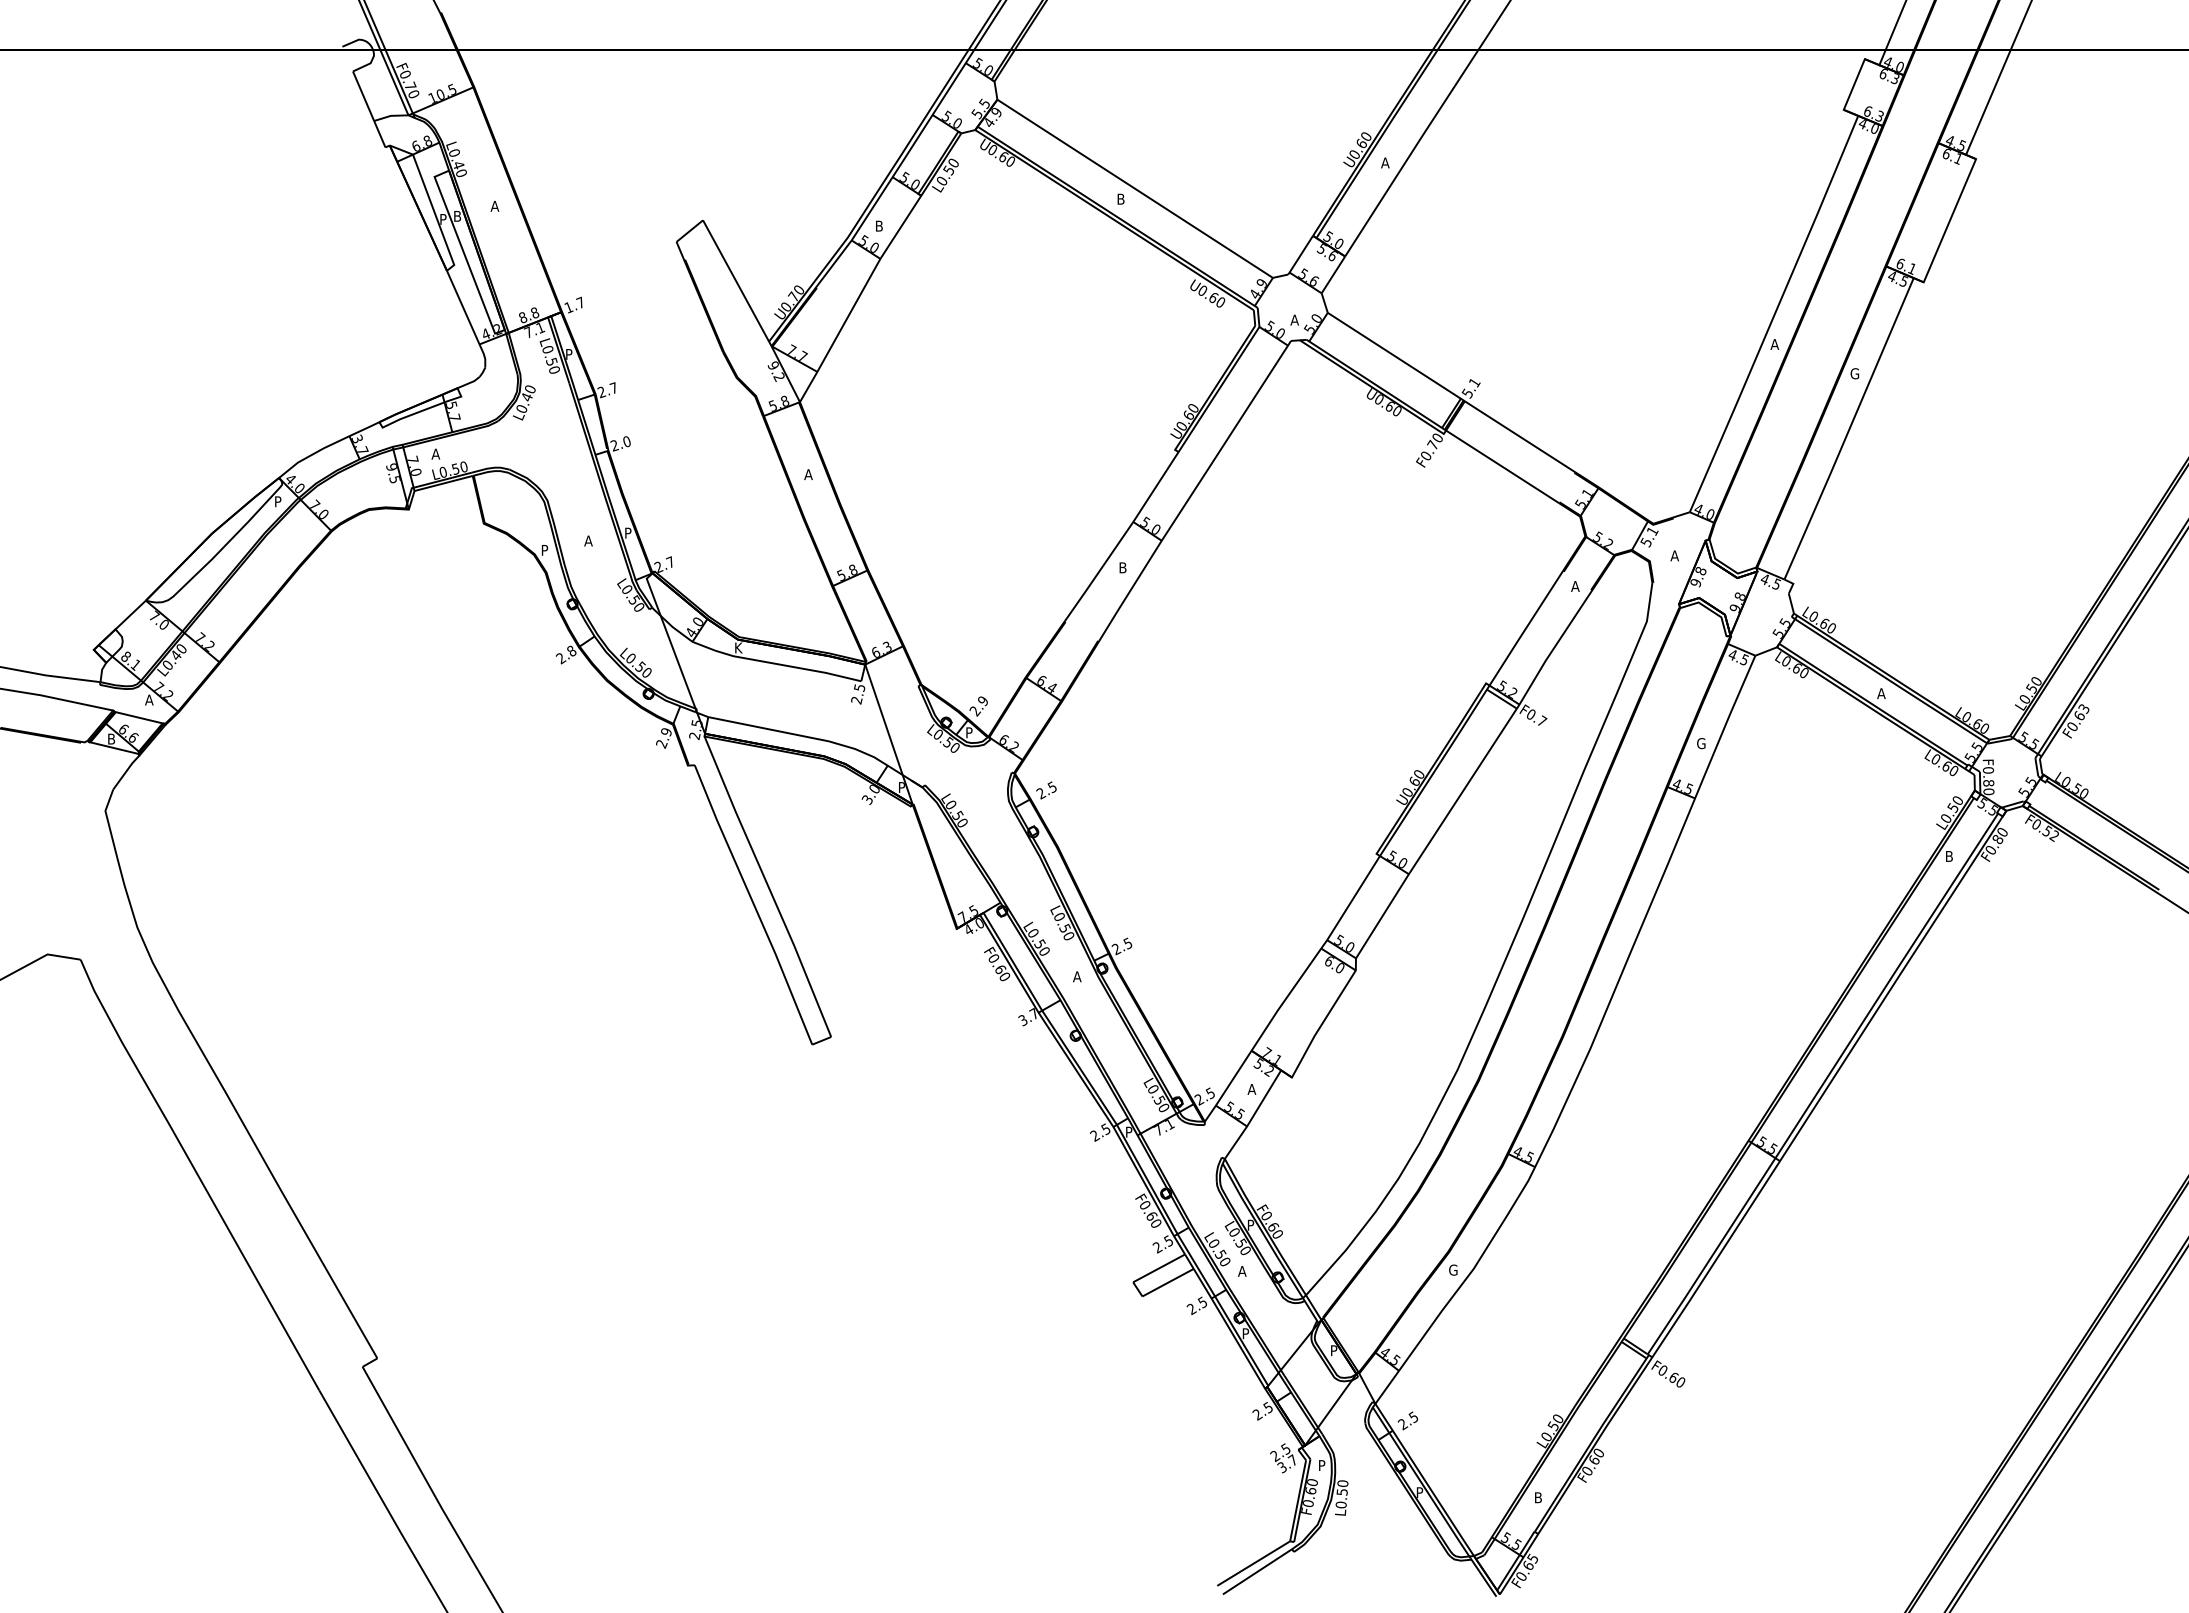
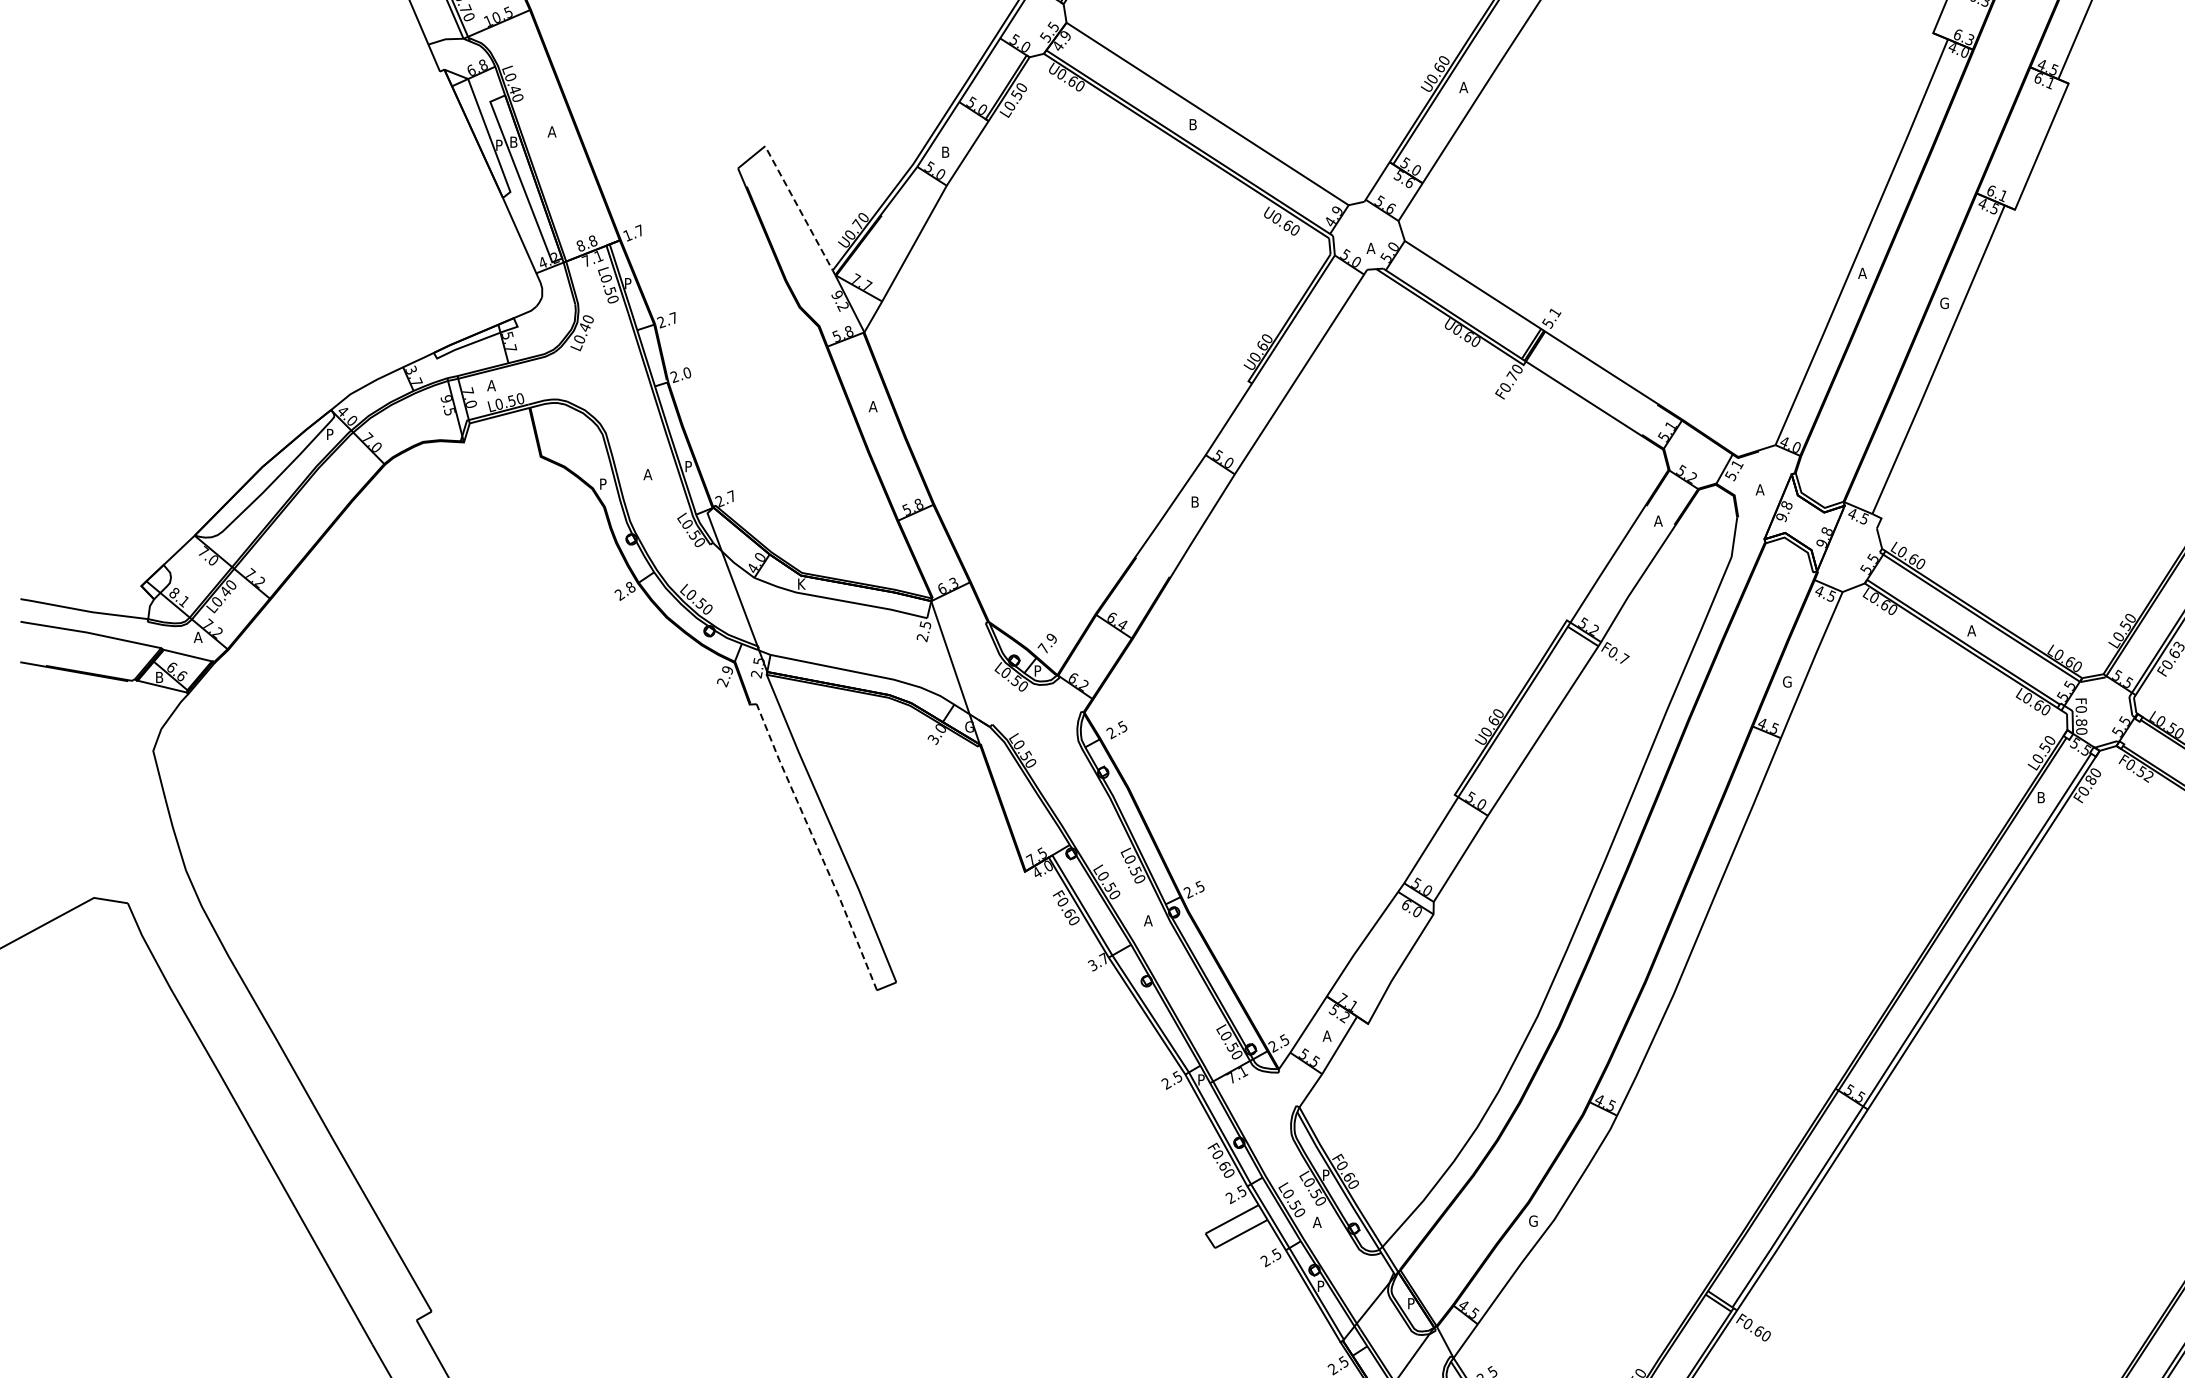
line: (737, 284) -> (800, 211), solid -> dashed
text: (974, 710) -> (1043, 648), 2.9 -> 7.9
text: (902, 787) -> (969, 726), P -> G
line: (753, 904) -> (816, 846), solid -> dashed

